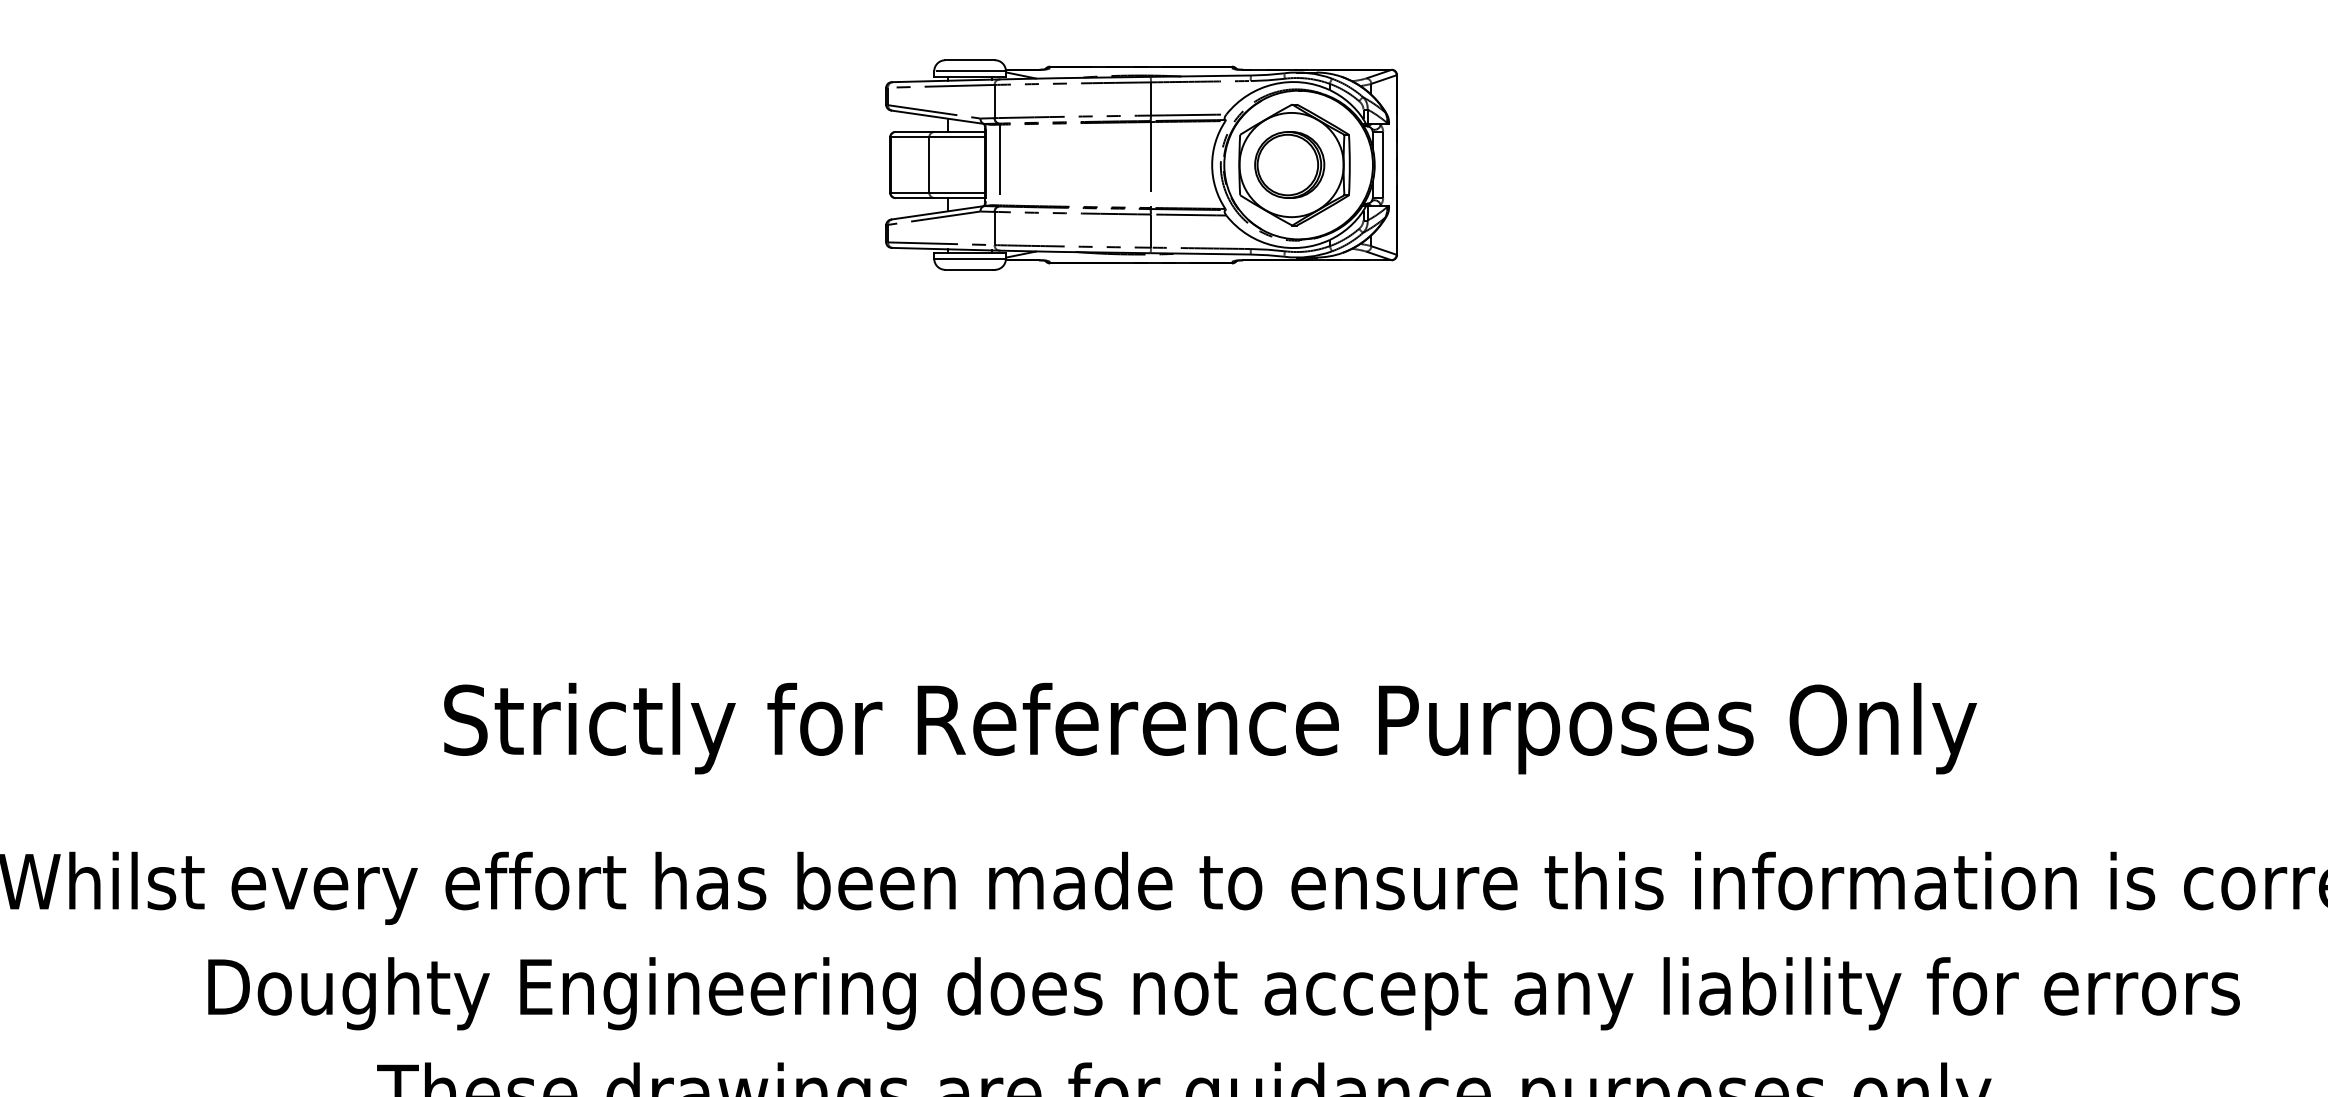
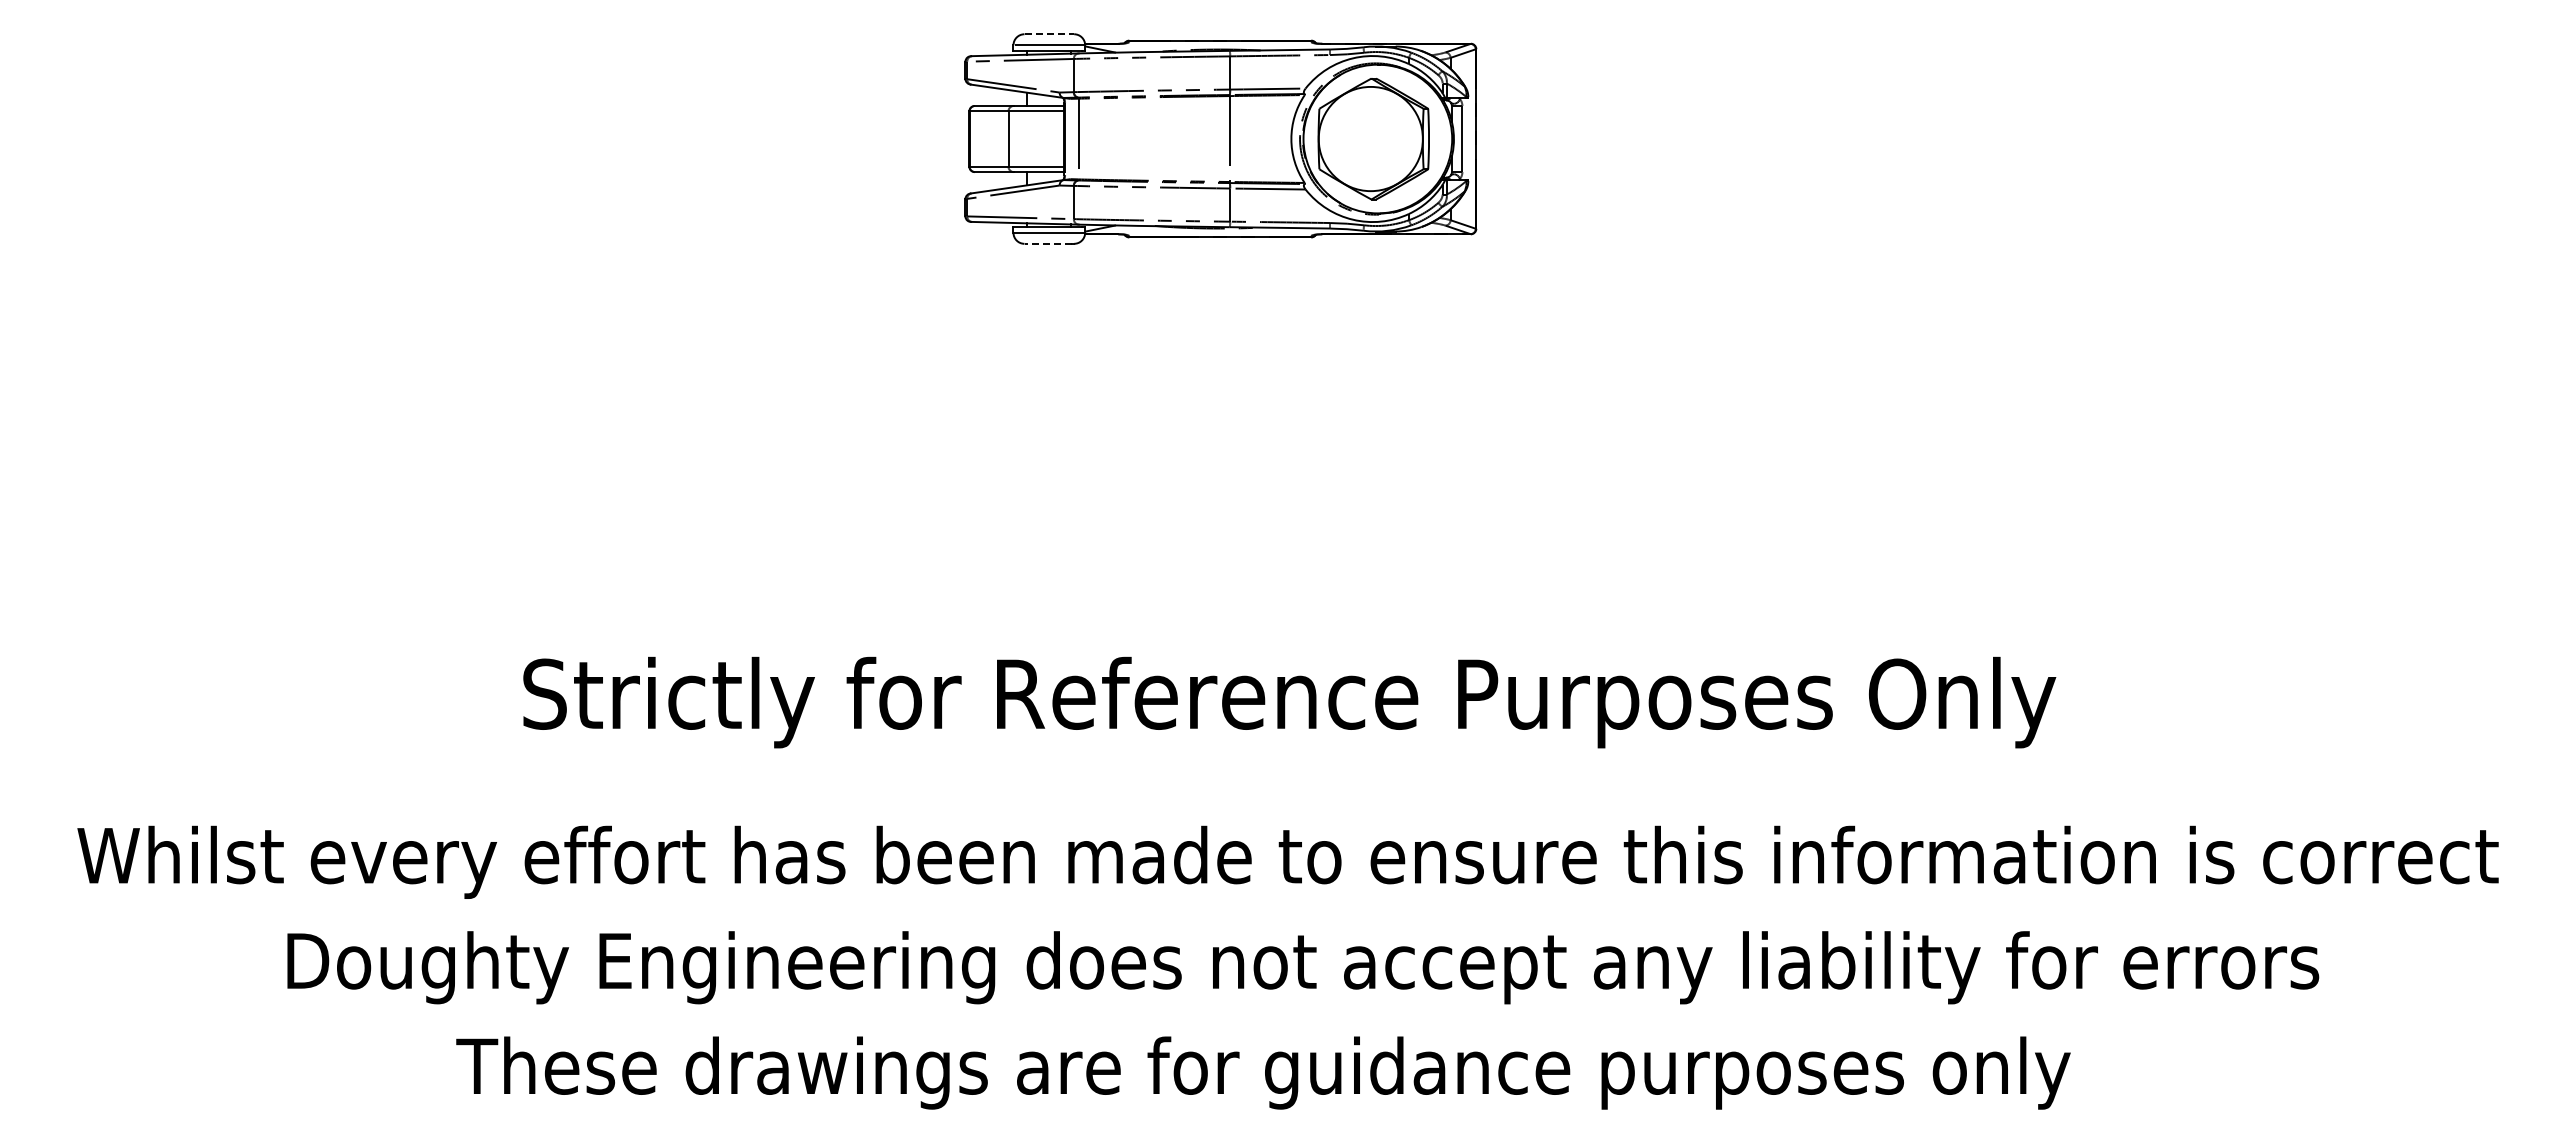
line: (970, 60) -> (1049, 34), solid -> dashed
part: (1289, 164) -> (1368, 138), removed
line: (969, 269) -> (1048, 243), solid -> dashed

